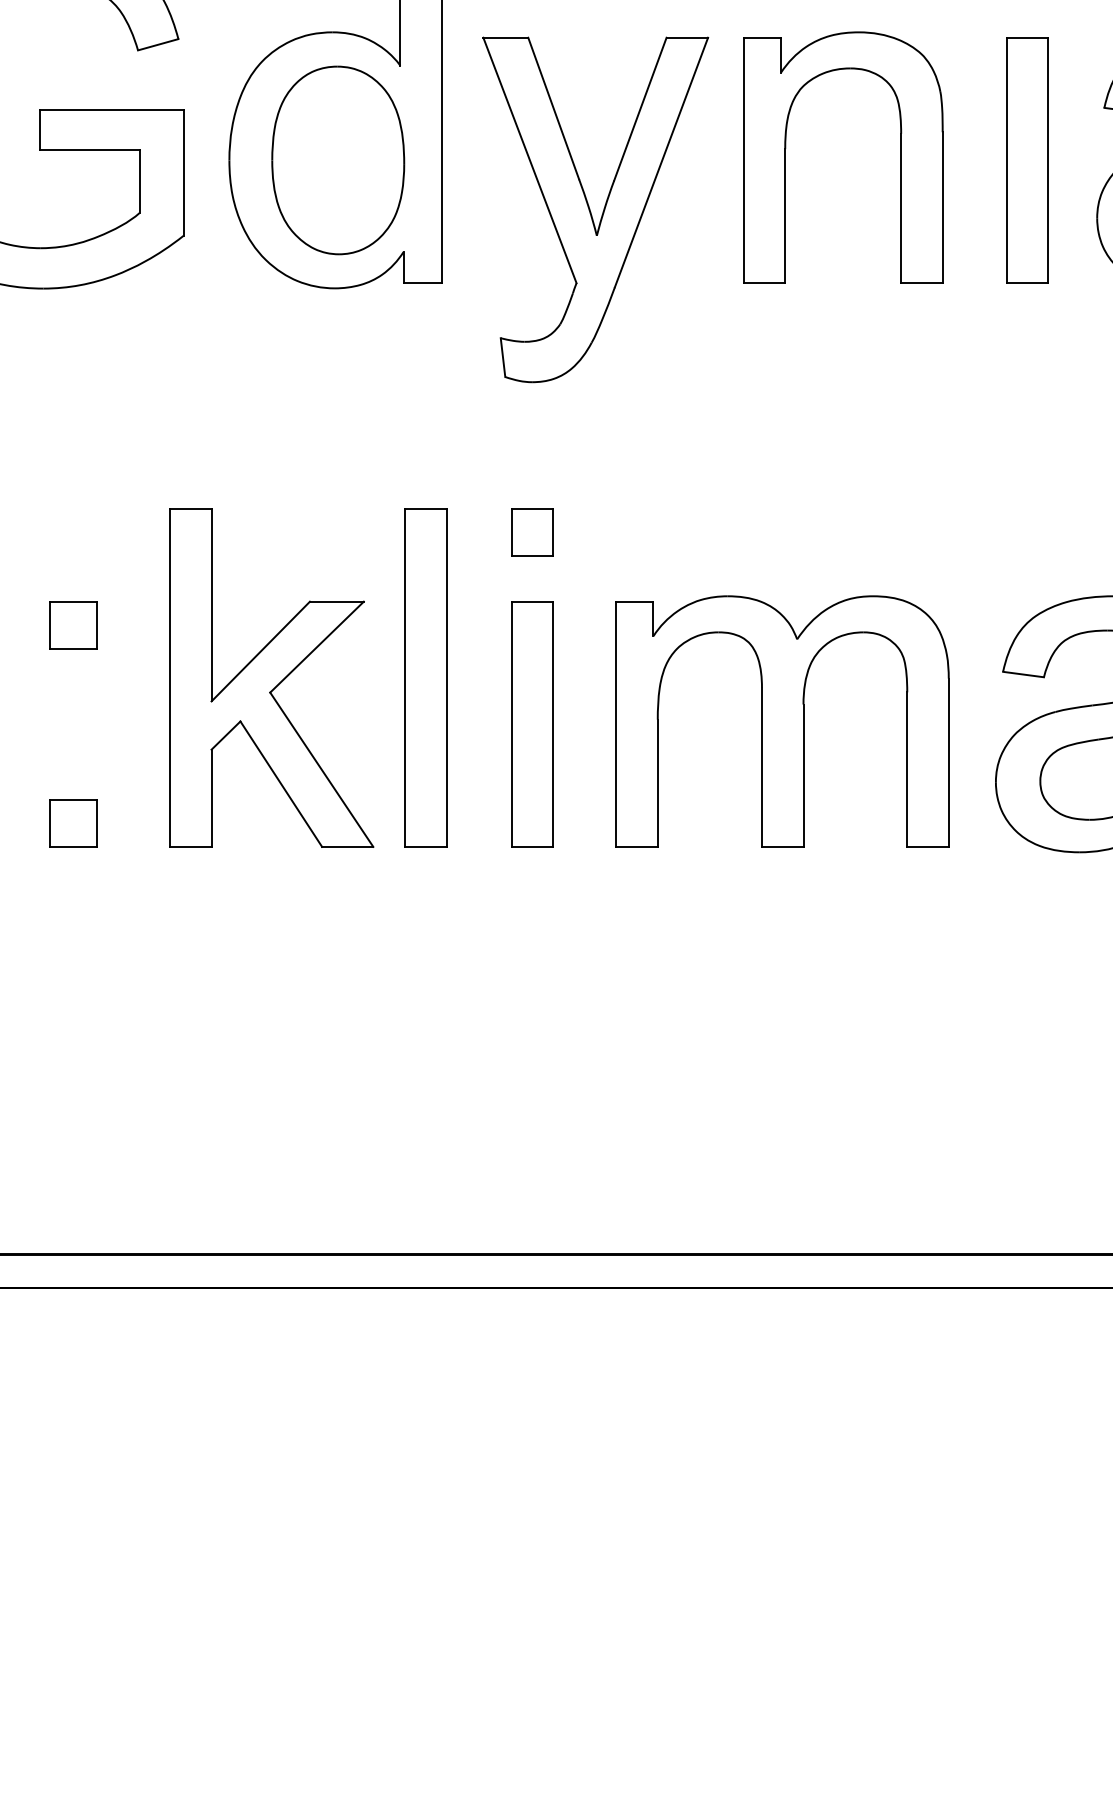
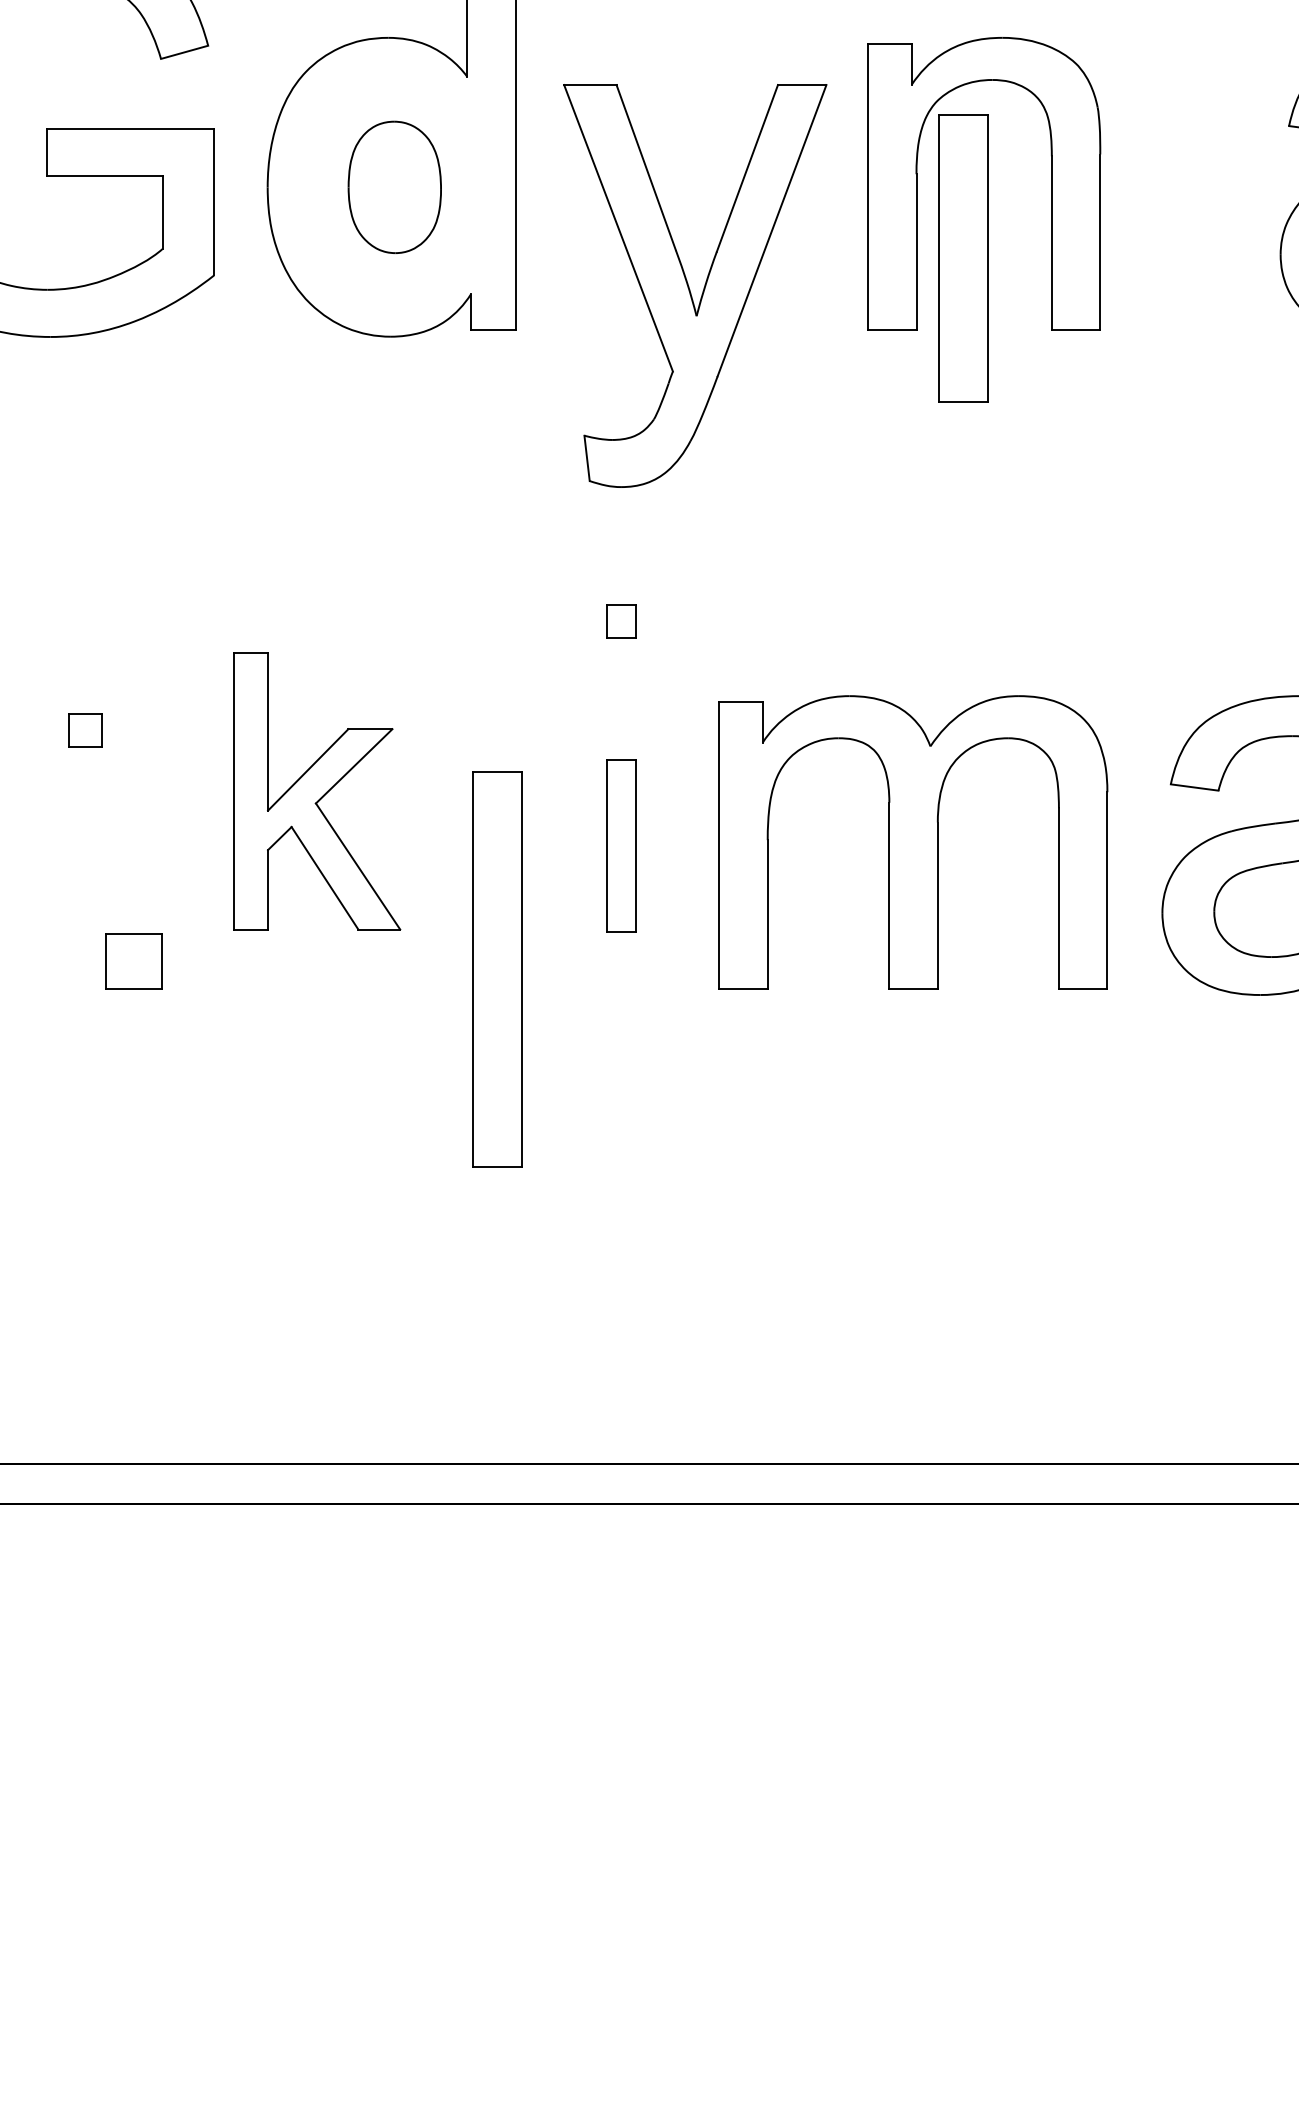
part: (338, 160) -> (395, 187), size x0.6
part: (1027, 160) -> (963, 258), moved
part: (595, 209) -> (695, 285), moved
part: (532, 532) -> (621, 621), size x0.6
part: (73, 625) -> (85, 730), size x0.6
part: (271, 677) -> (316, 790), size x0.7
part: (425, 677) -> (496, 969), moved
part: (532, 724) -> (621, 845), size x0.6
part: (73, 823) -> (133, 961), moved

